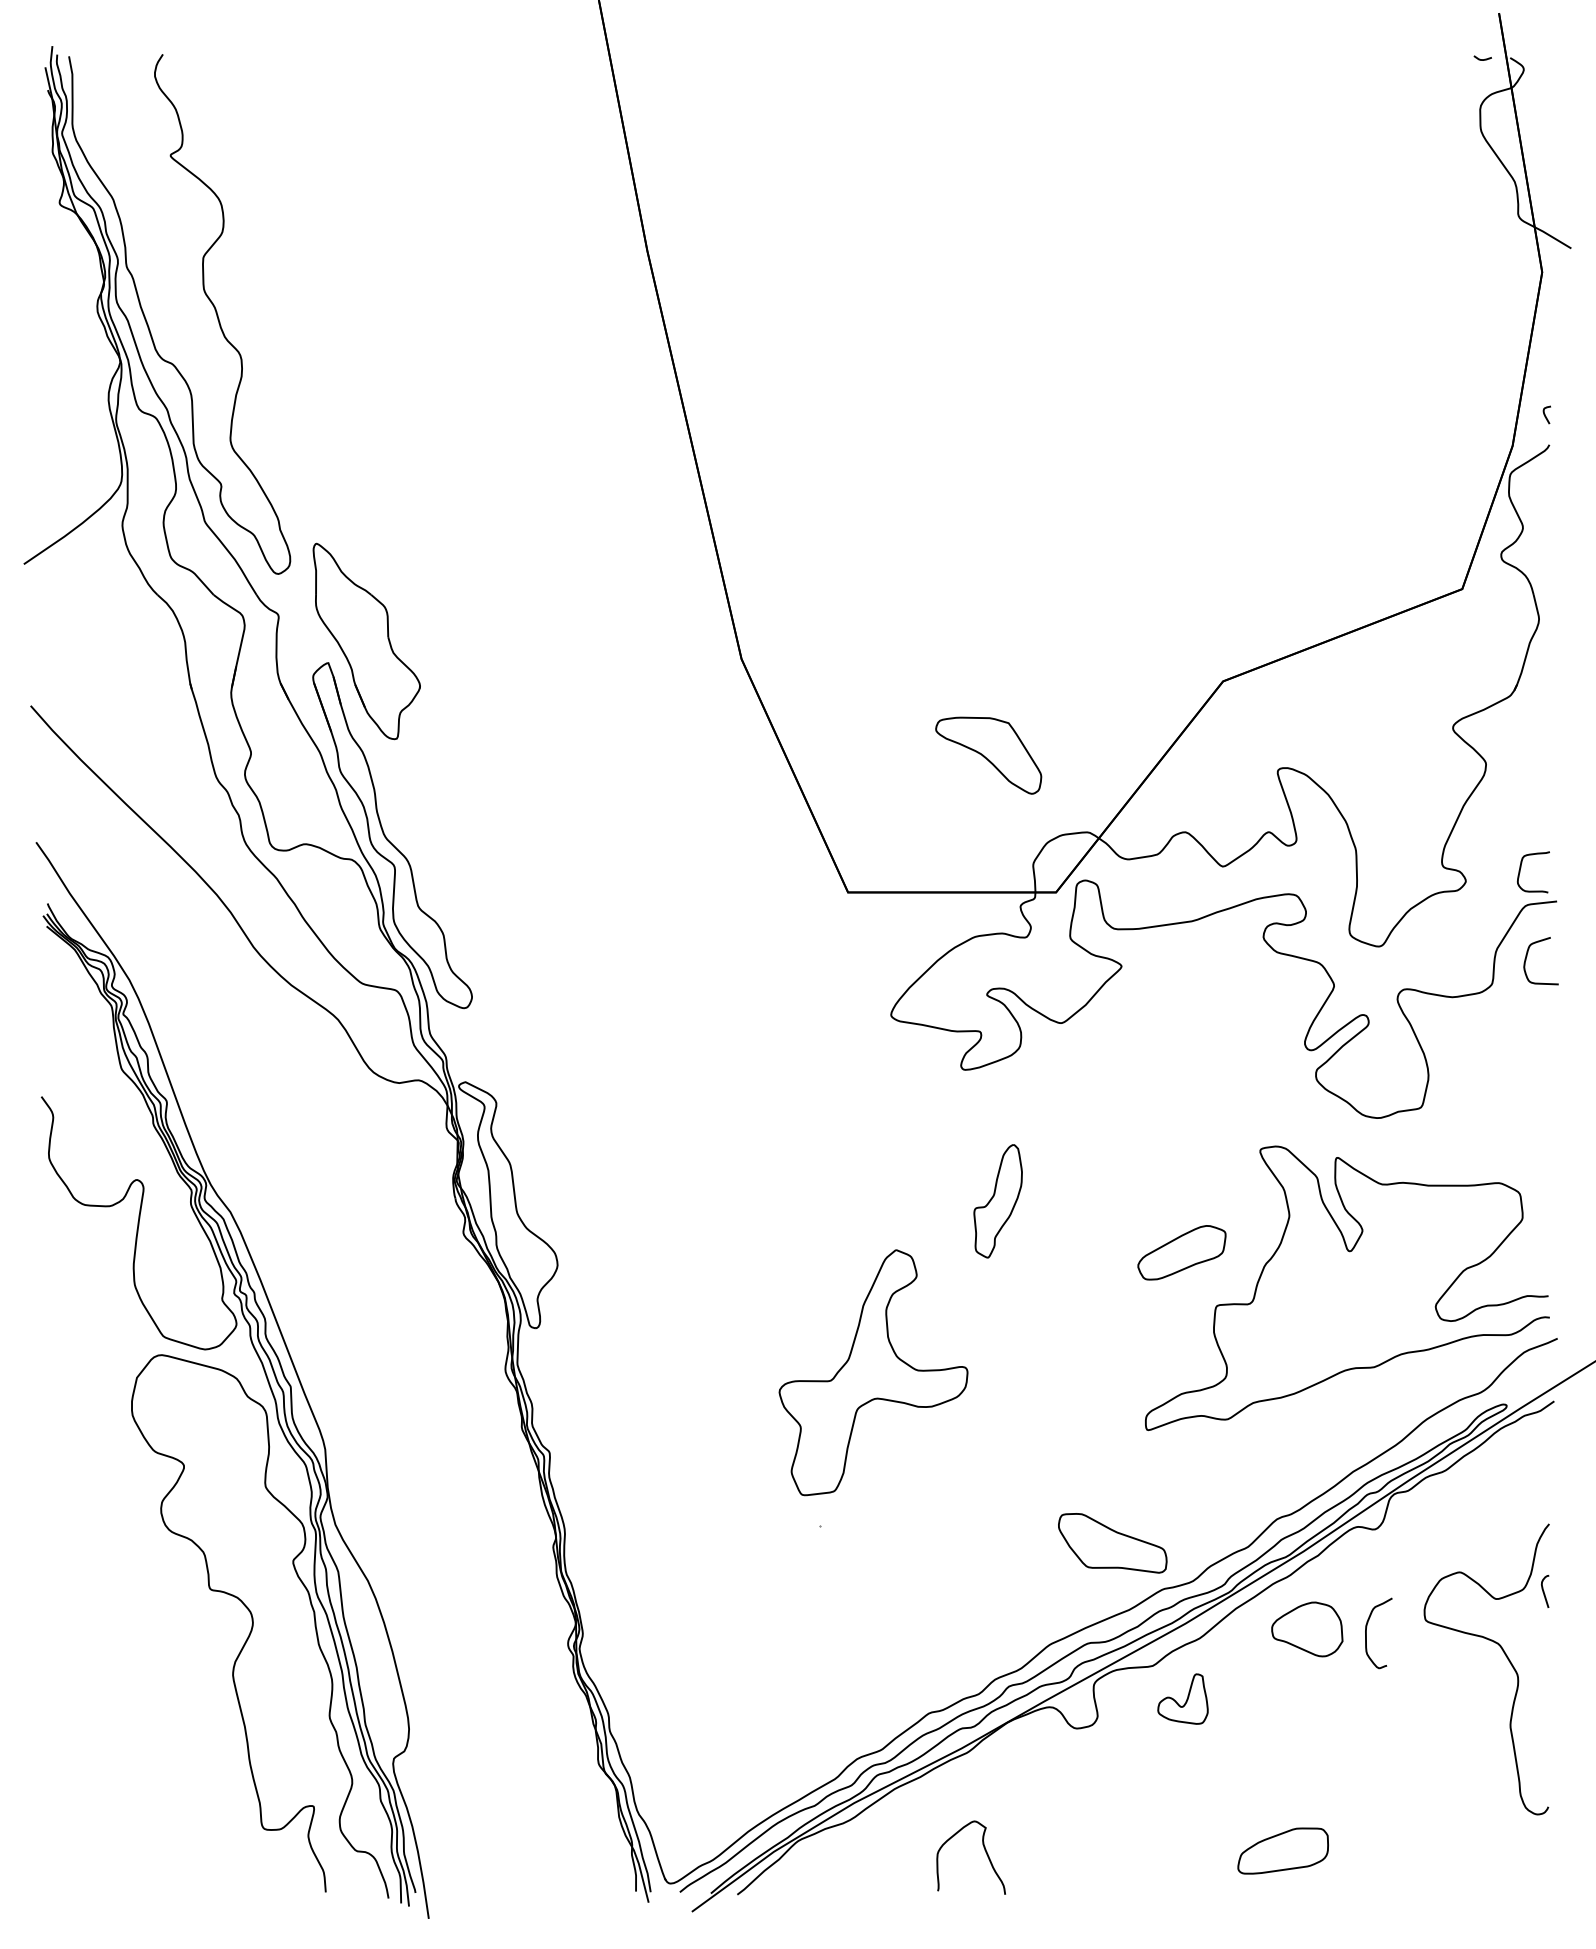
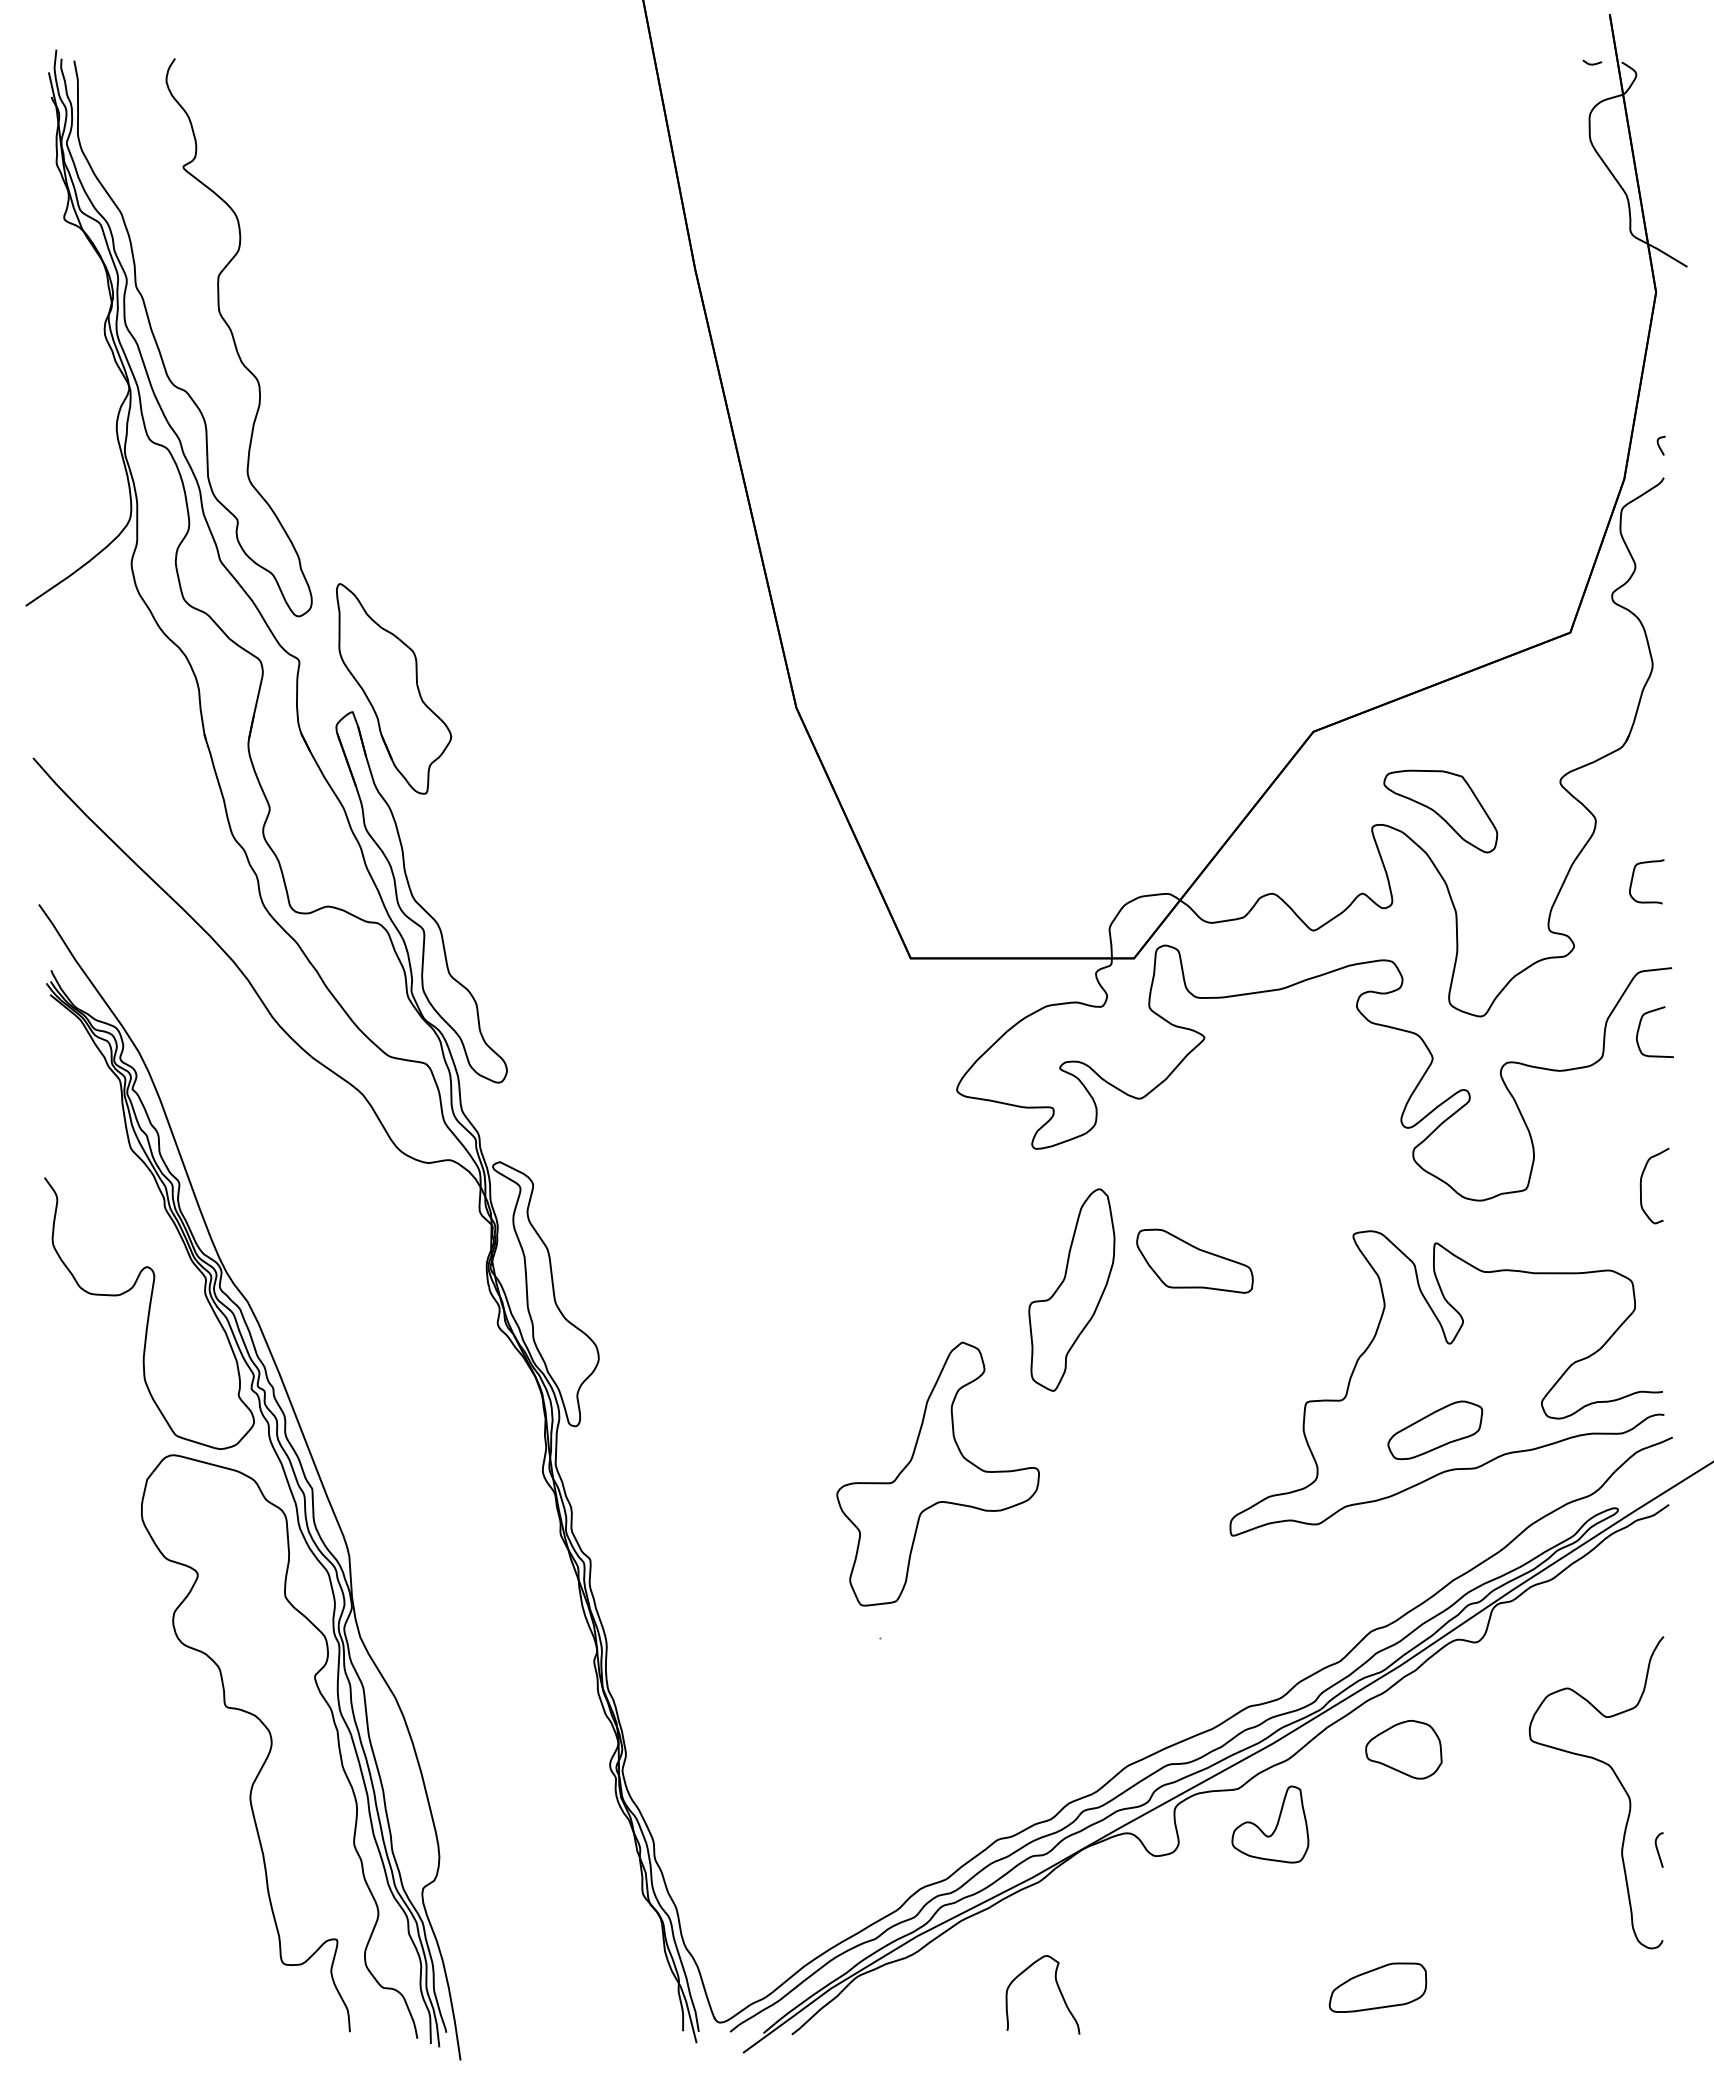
part: (988, 755) -> (1440, 811), moved
curve: (1521, 869) -> (1633, 878), moved
part: (997, 1200) -> (1071, 1289), size x1.67
part: (1182, 1252) -> (1435, 1430), moved
part: (1112, 1542) -> (1194, 1260), moved
curve: (1544, 1591) -> (1658, 1849), moved
curve: (1366, 1632) -> (1641, 1185), moved
part: (1183, 1699) -> (1270, 1824), size x1.43

